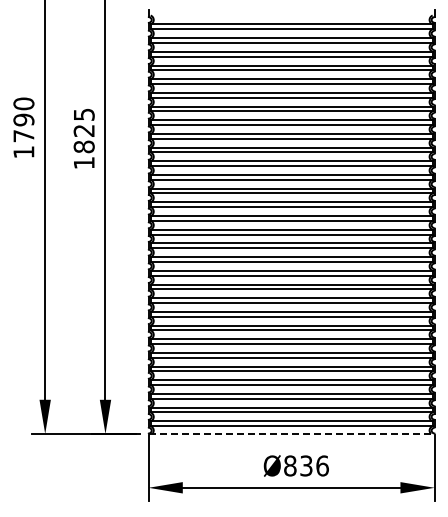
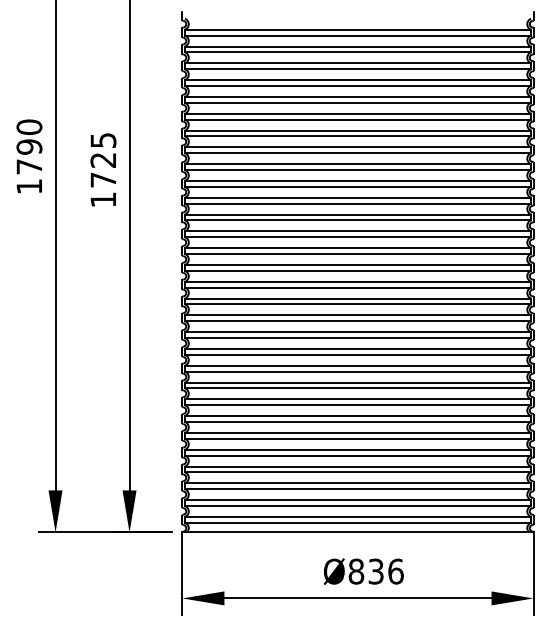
text: (83, 146) -> (102, 179), 1825 -> 1725
line: (292, 434) -> (359, 533), dashed -> solid

